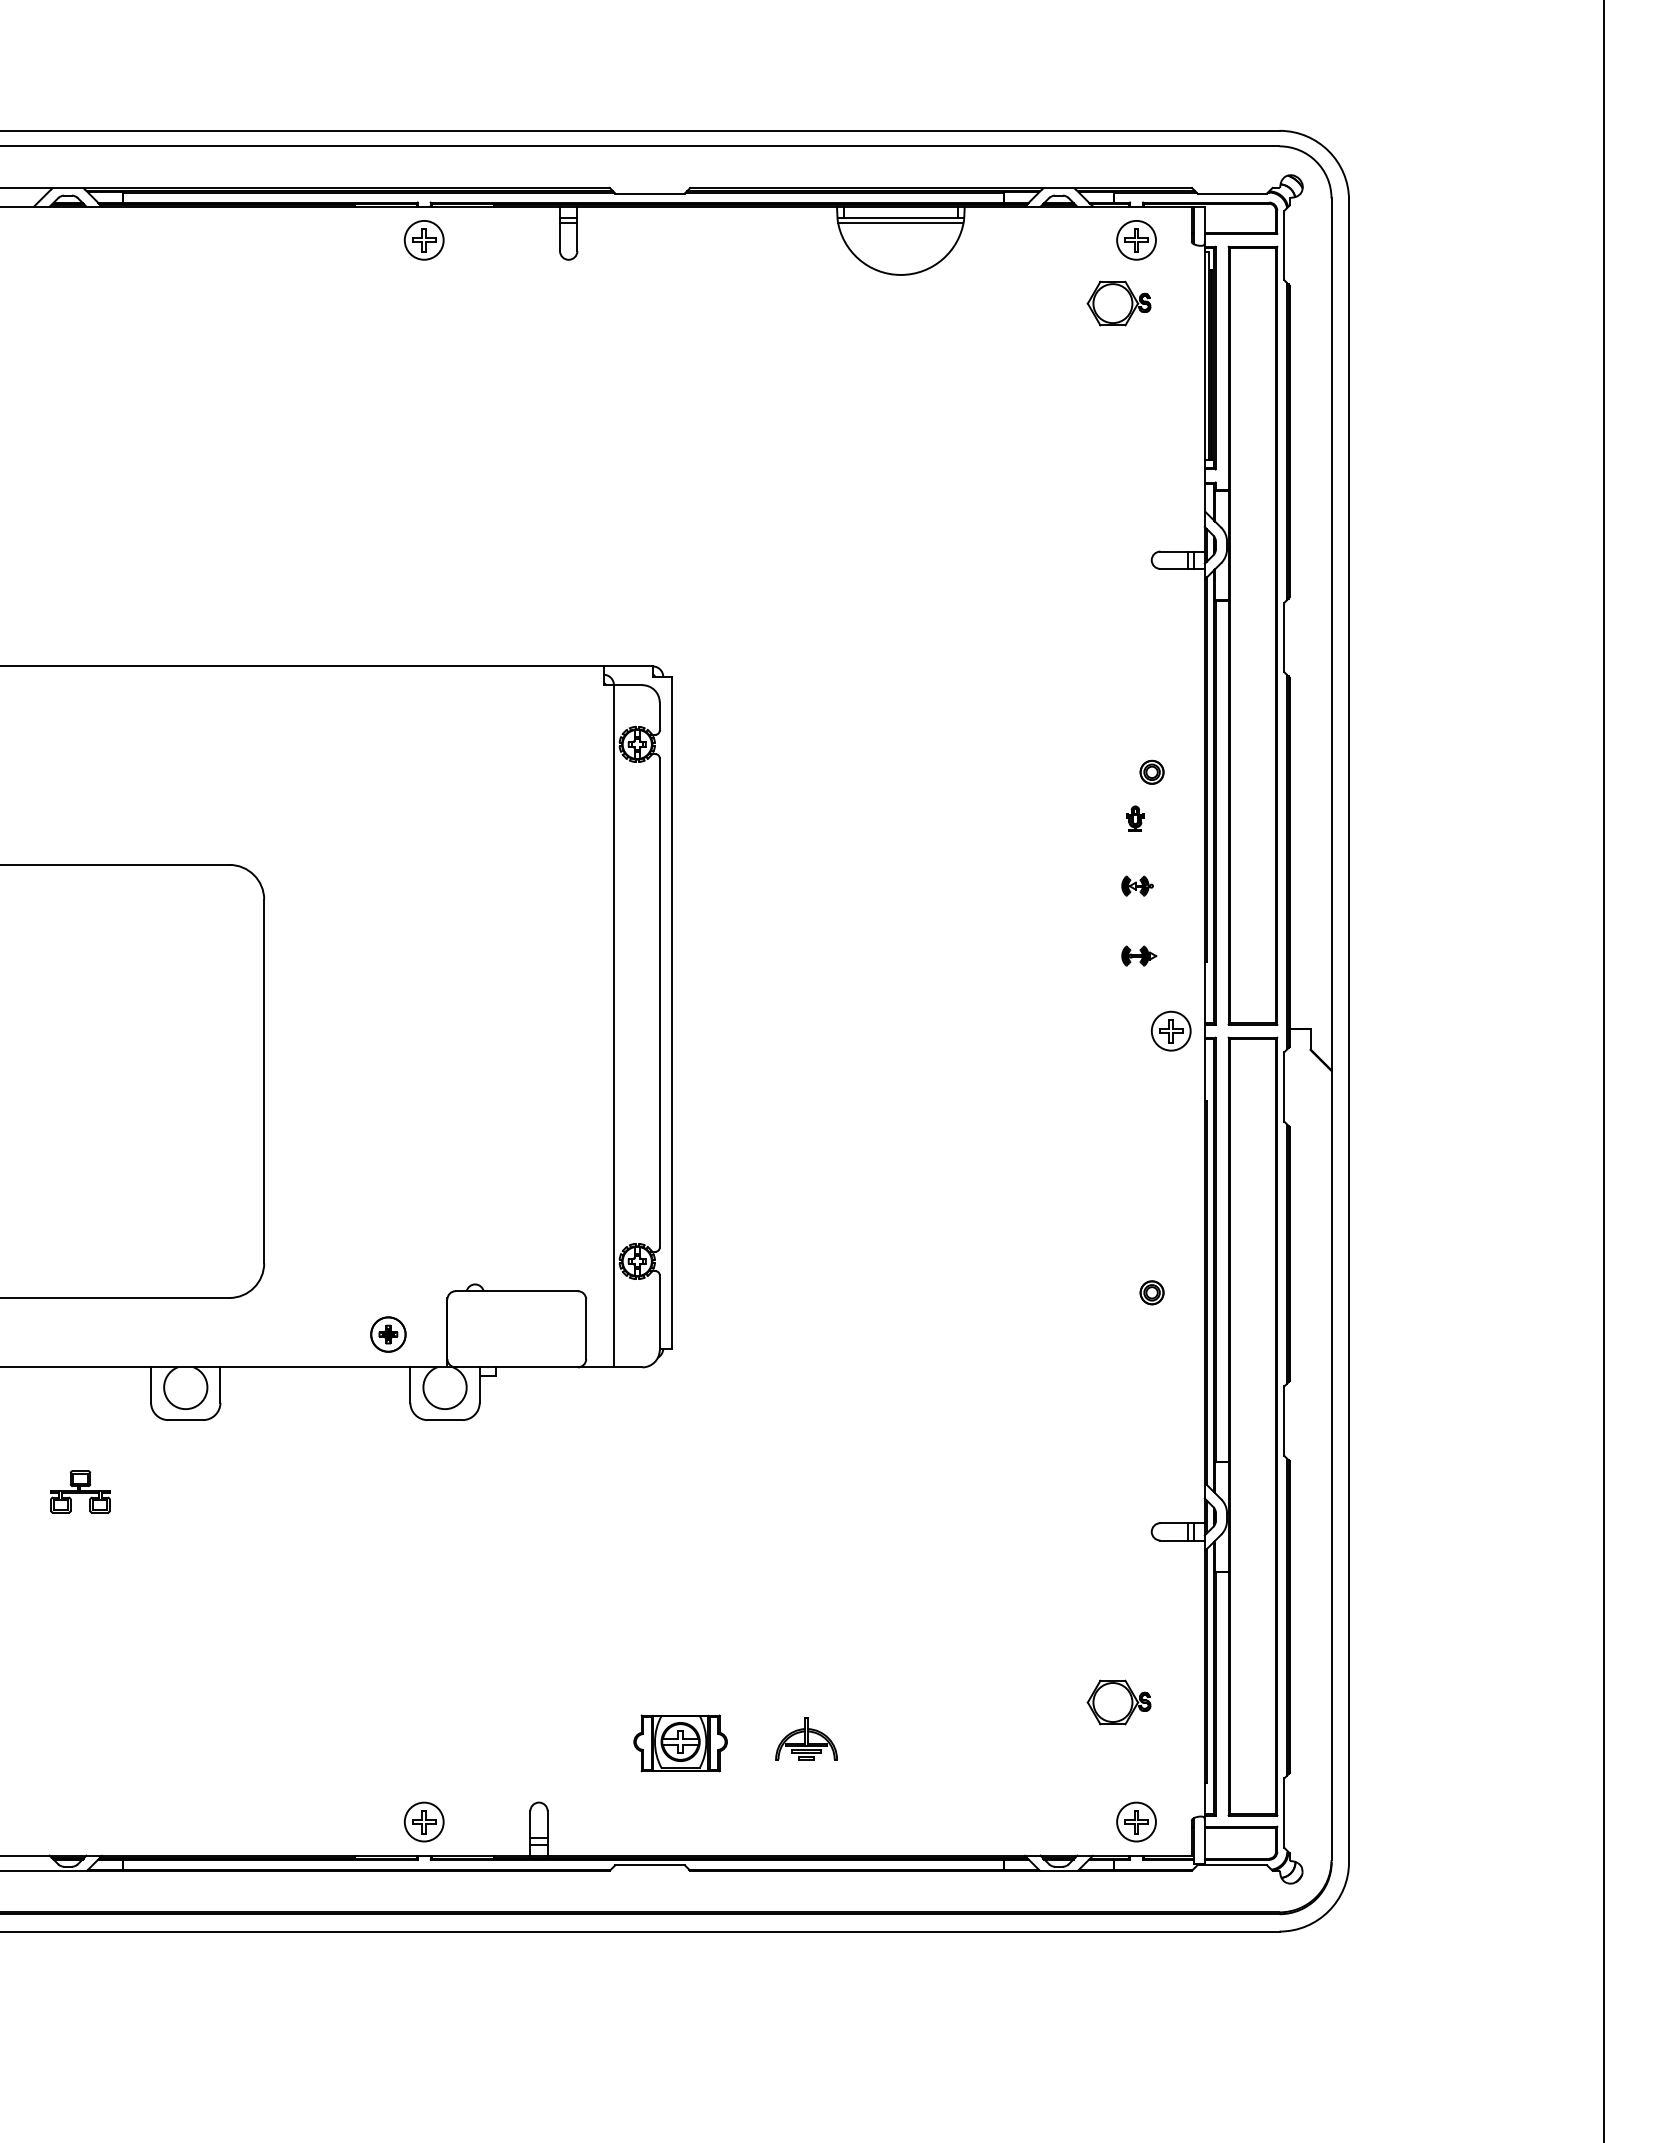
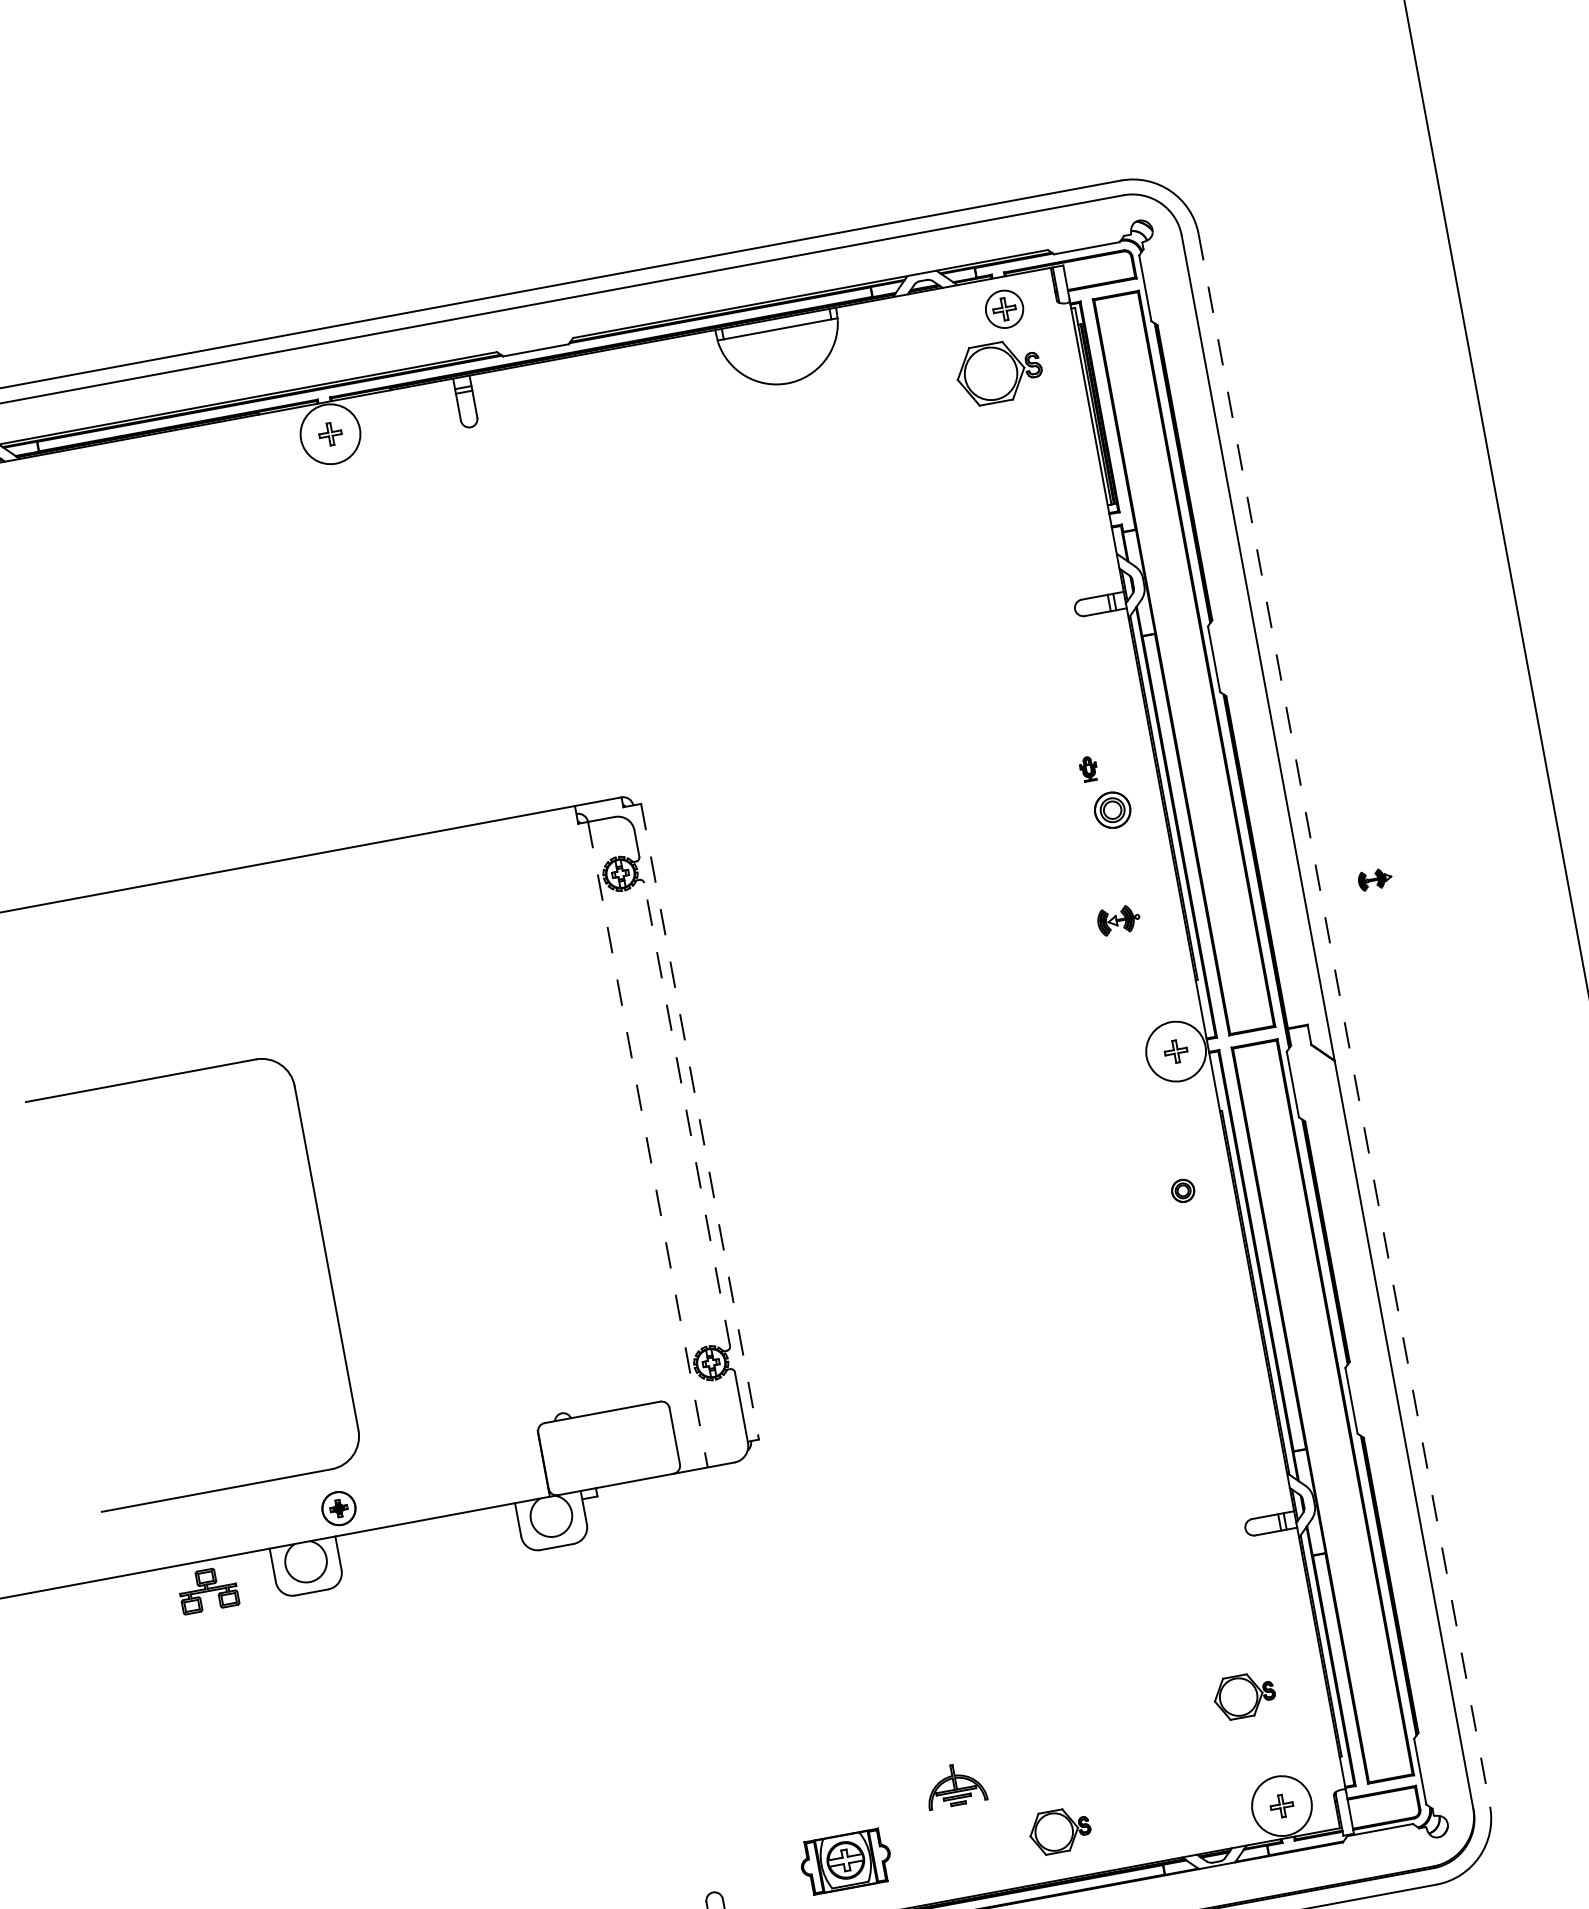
line: (900, 222) -> (778, 333), removed
circle: (423, 239) -> (329, 433), size x1.6
part: (1118, 303) -> (998, 372), size x1.4
part: (1151, 771) -> (1111, 809), size x1.6
part: (1135, 818) -> (1088, 768), moved
part: (1137, 885) -> (1118, 919), size x1.4
part: (1139, 955) -> (1375, 878), moved
line: (659, 1002) -> (686, 1114), solid -> dashed
line: (671, 1012) -> (699, 1121), solid -> dashed
line: (613, 1026) -> (647, 1144), solid -> dashed
circle: (1170, 1030) -> (1175, 1051), size x1.6
line: (1349, 1031) -> (1344, 1020), solid -> dashed
part: (1151, 1292) -> (1182, 1190), moved
part: (388, 1334) -> (339, 1508), moved
part: (80, 1491) -> (208, 1589), moved
part: (680, 1743) -> (845, 1861), moved
part: (904, 1805) -> (1059, 1831), added
circle: (1136, 1821) -> (1281, 1805), size x1.6

